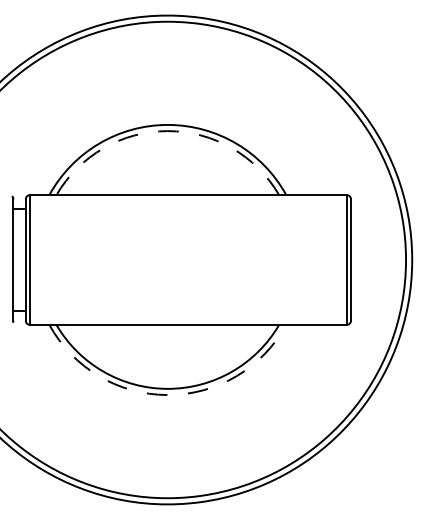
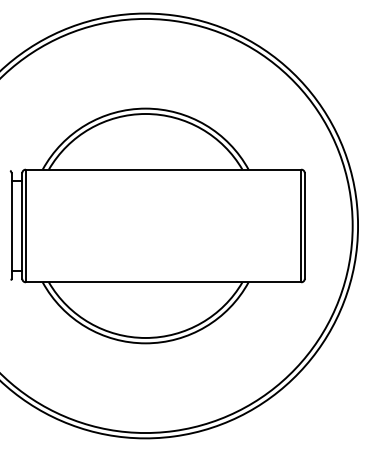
arc: (167, 131) -> (145, 114), dashed -> solid
arc: (167, 395) -> (145, 343), dashed -> solid

